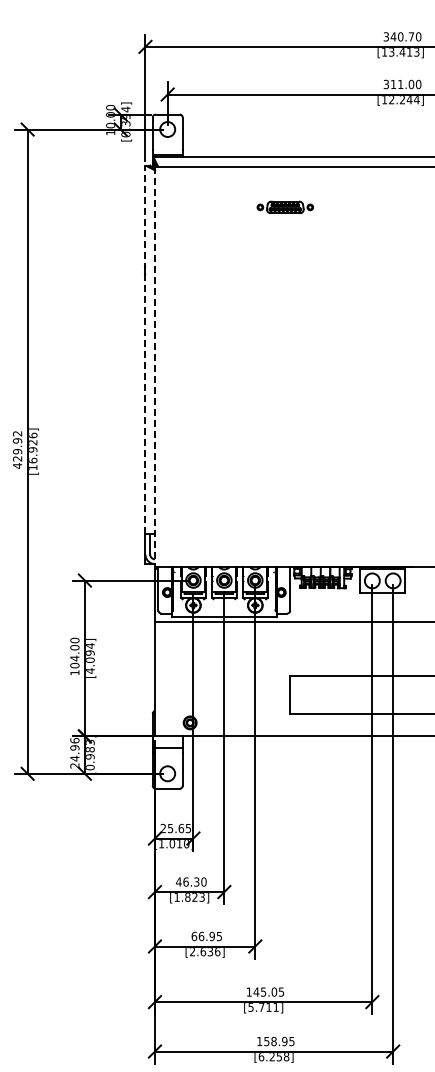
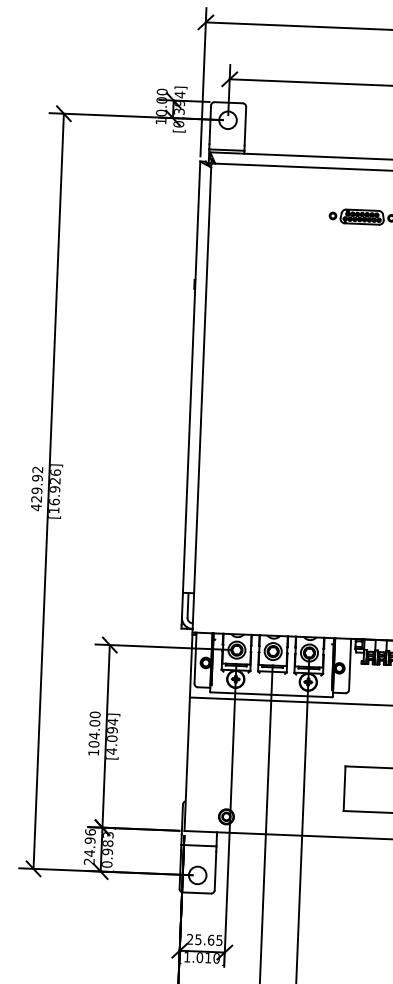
line: (145, 349) -> (191, 377), dashed -> solid
line: (154, 367) -> (201, 398), dashed -> solid

